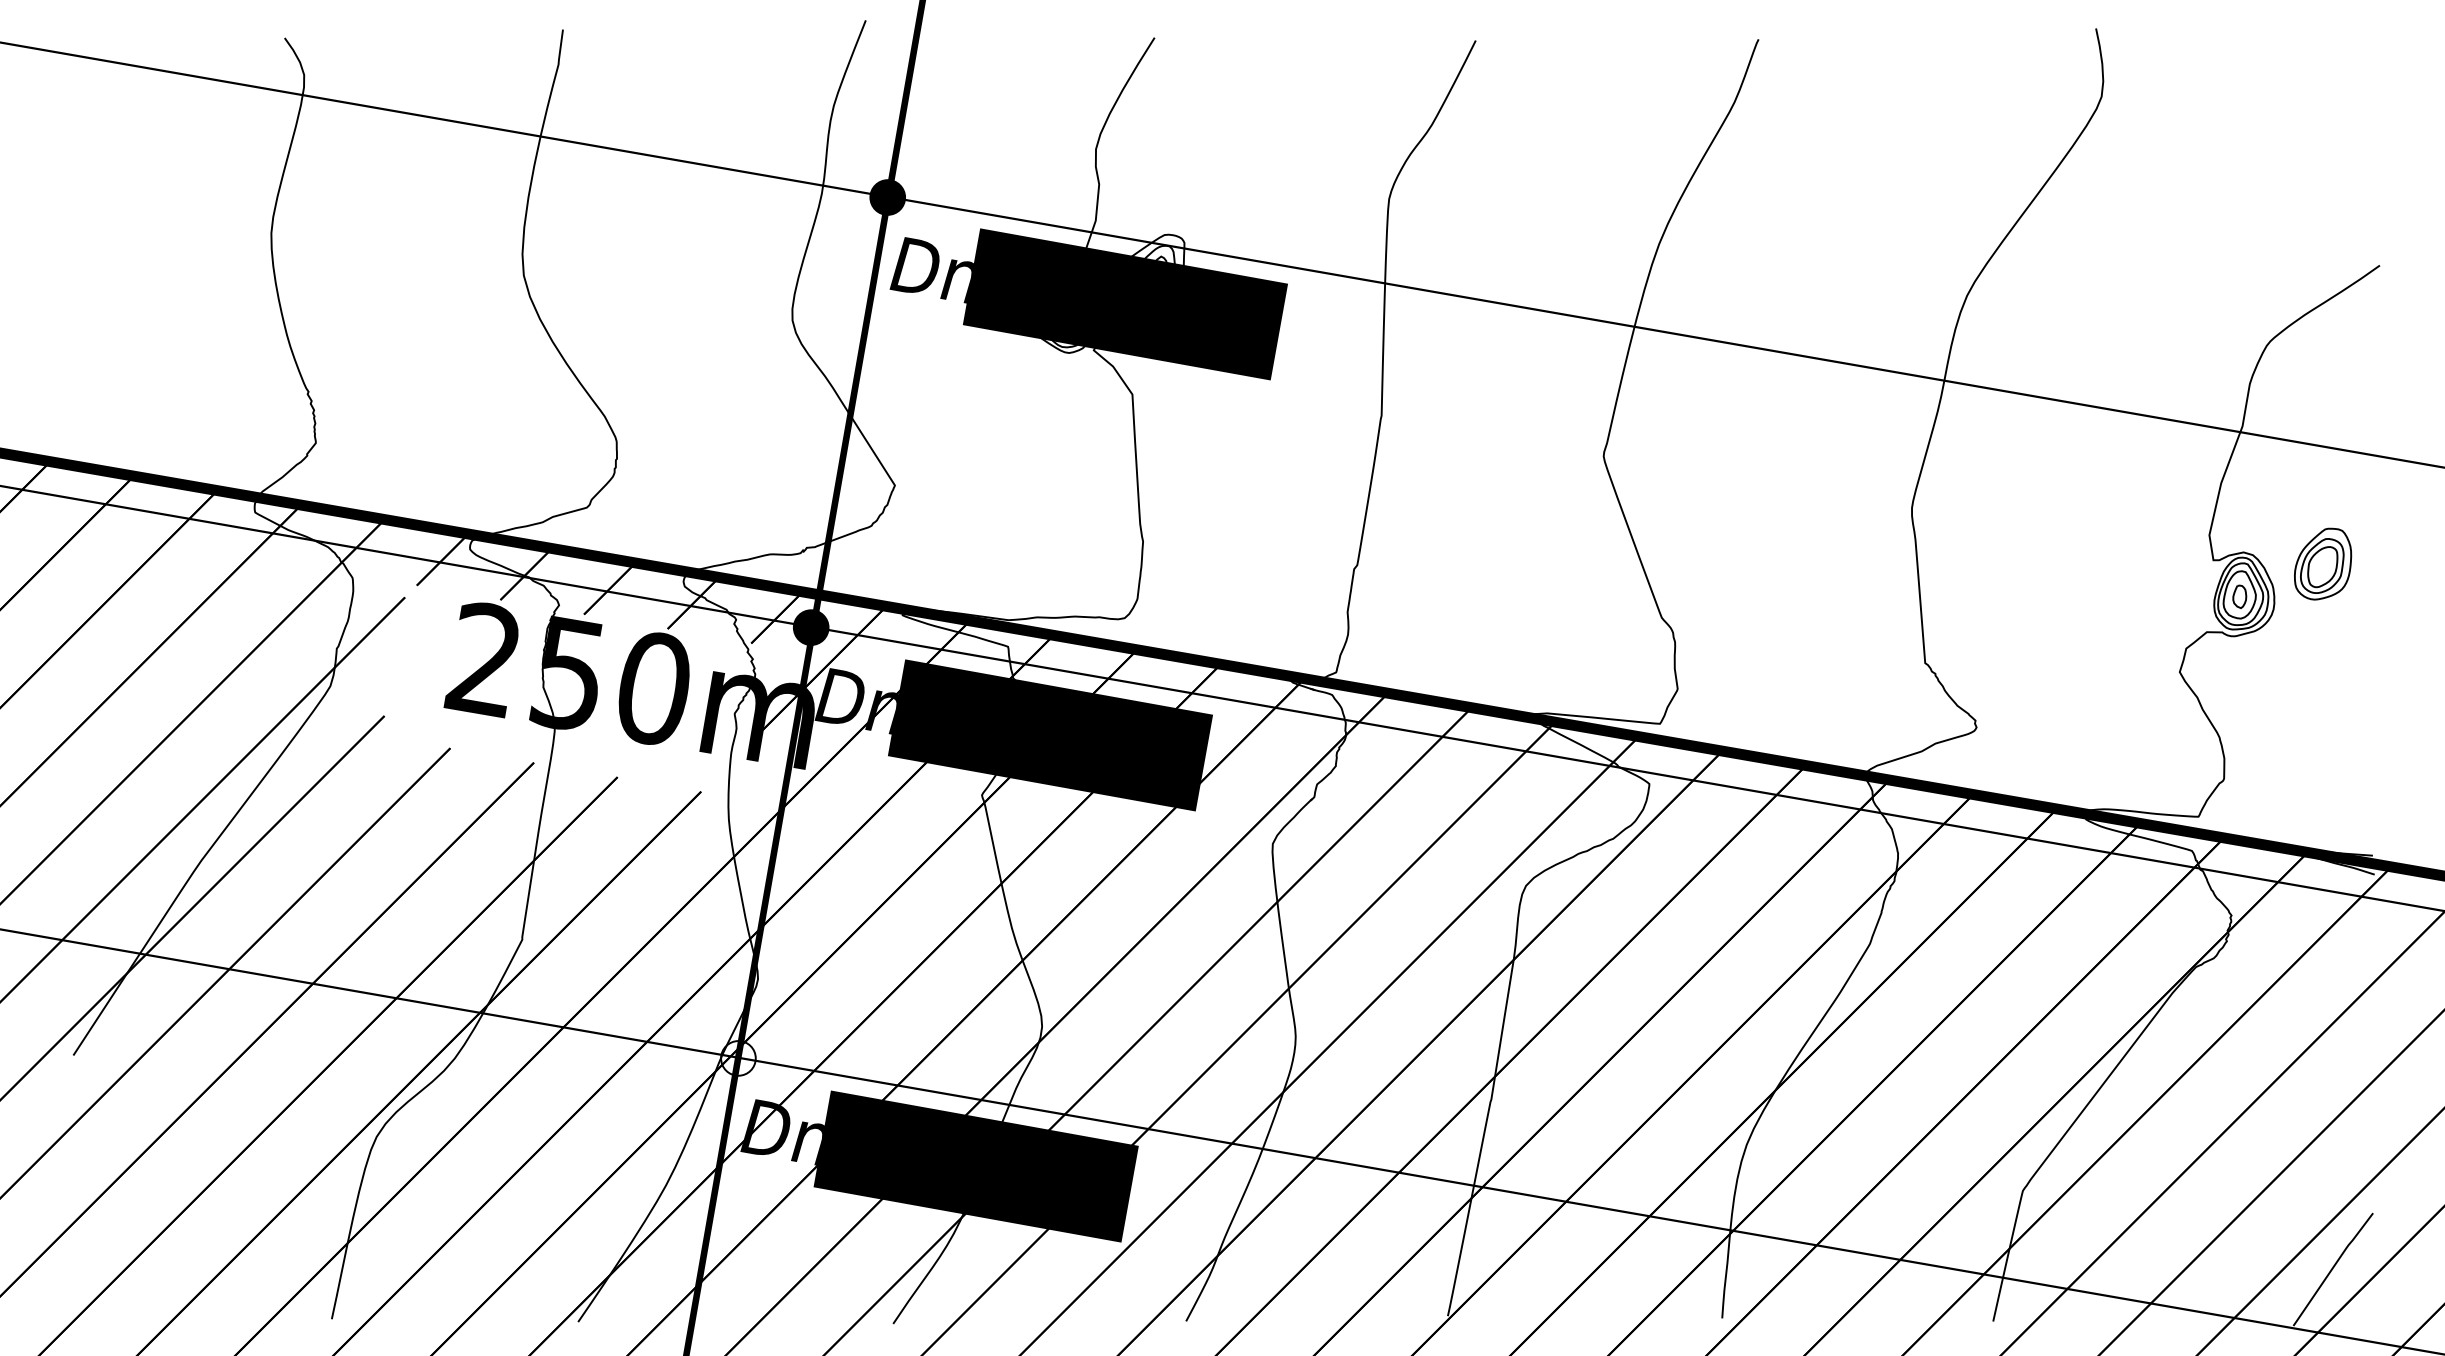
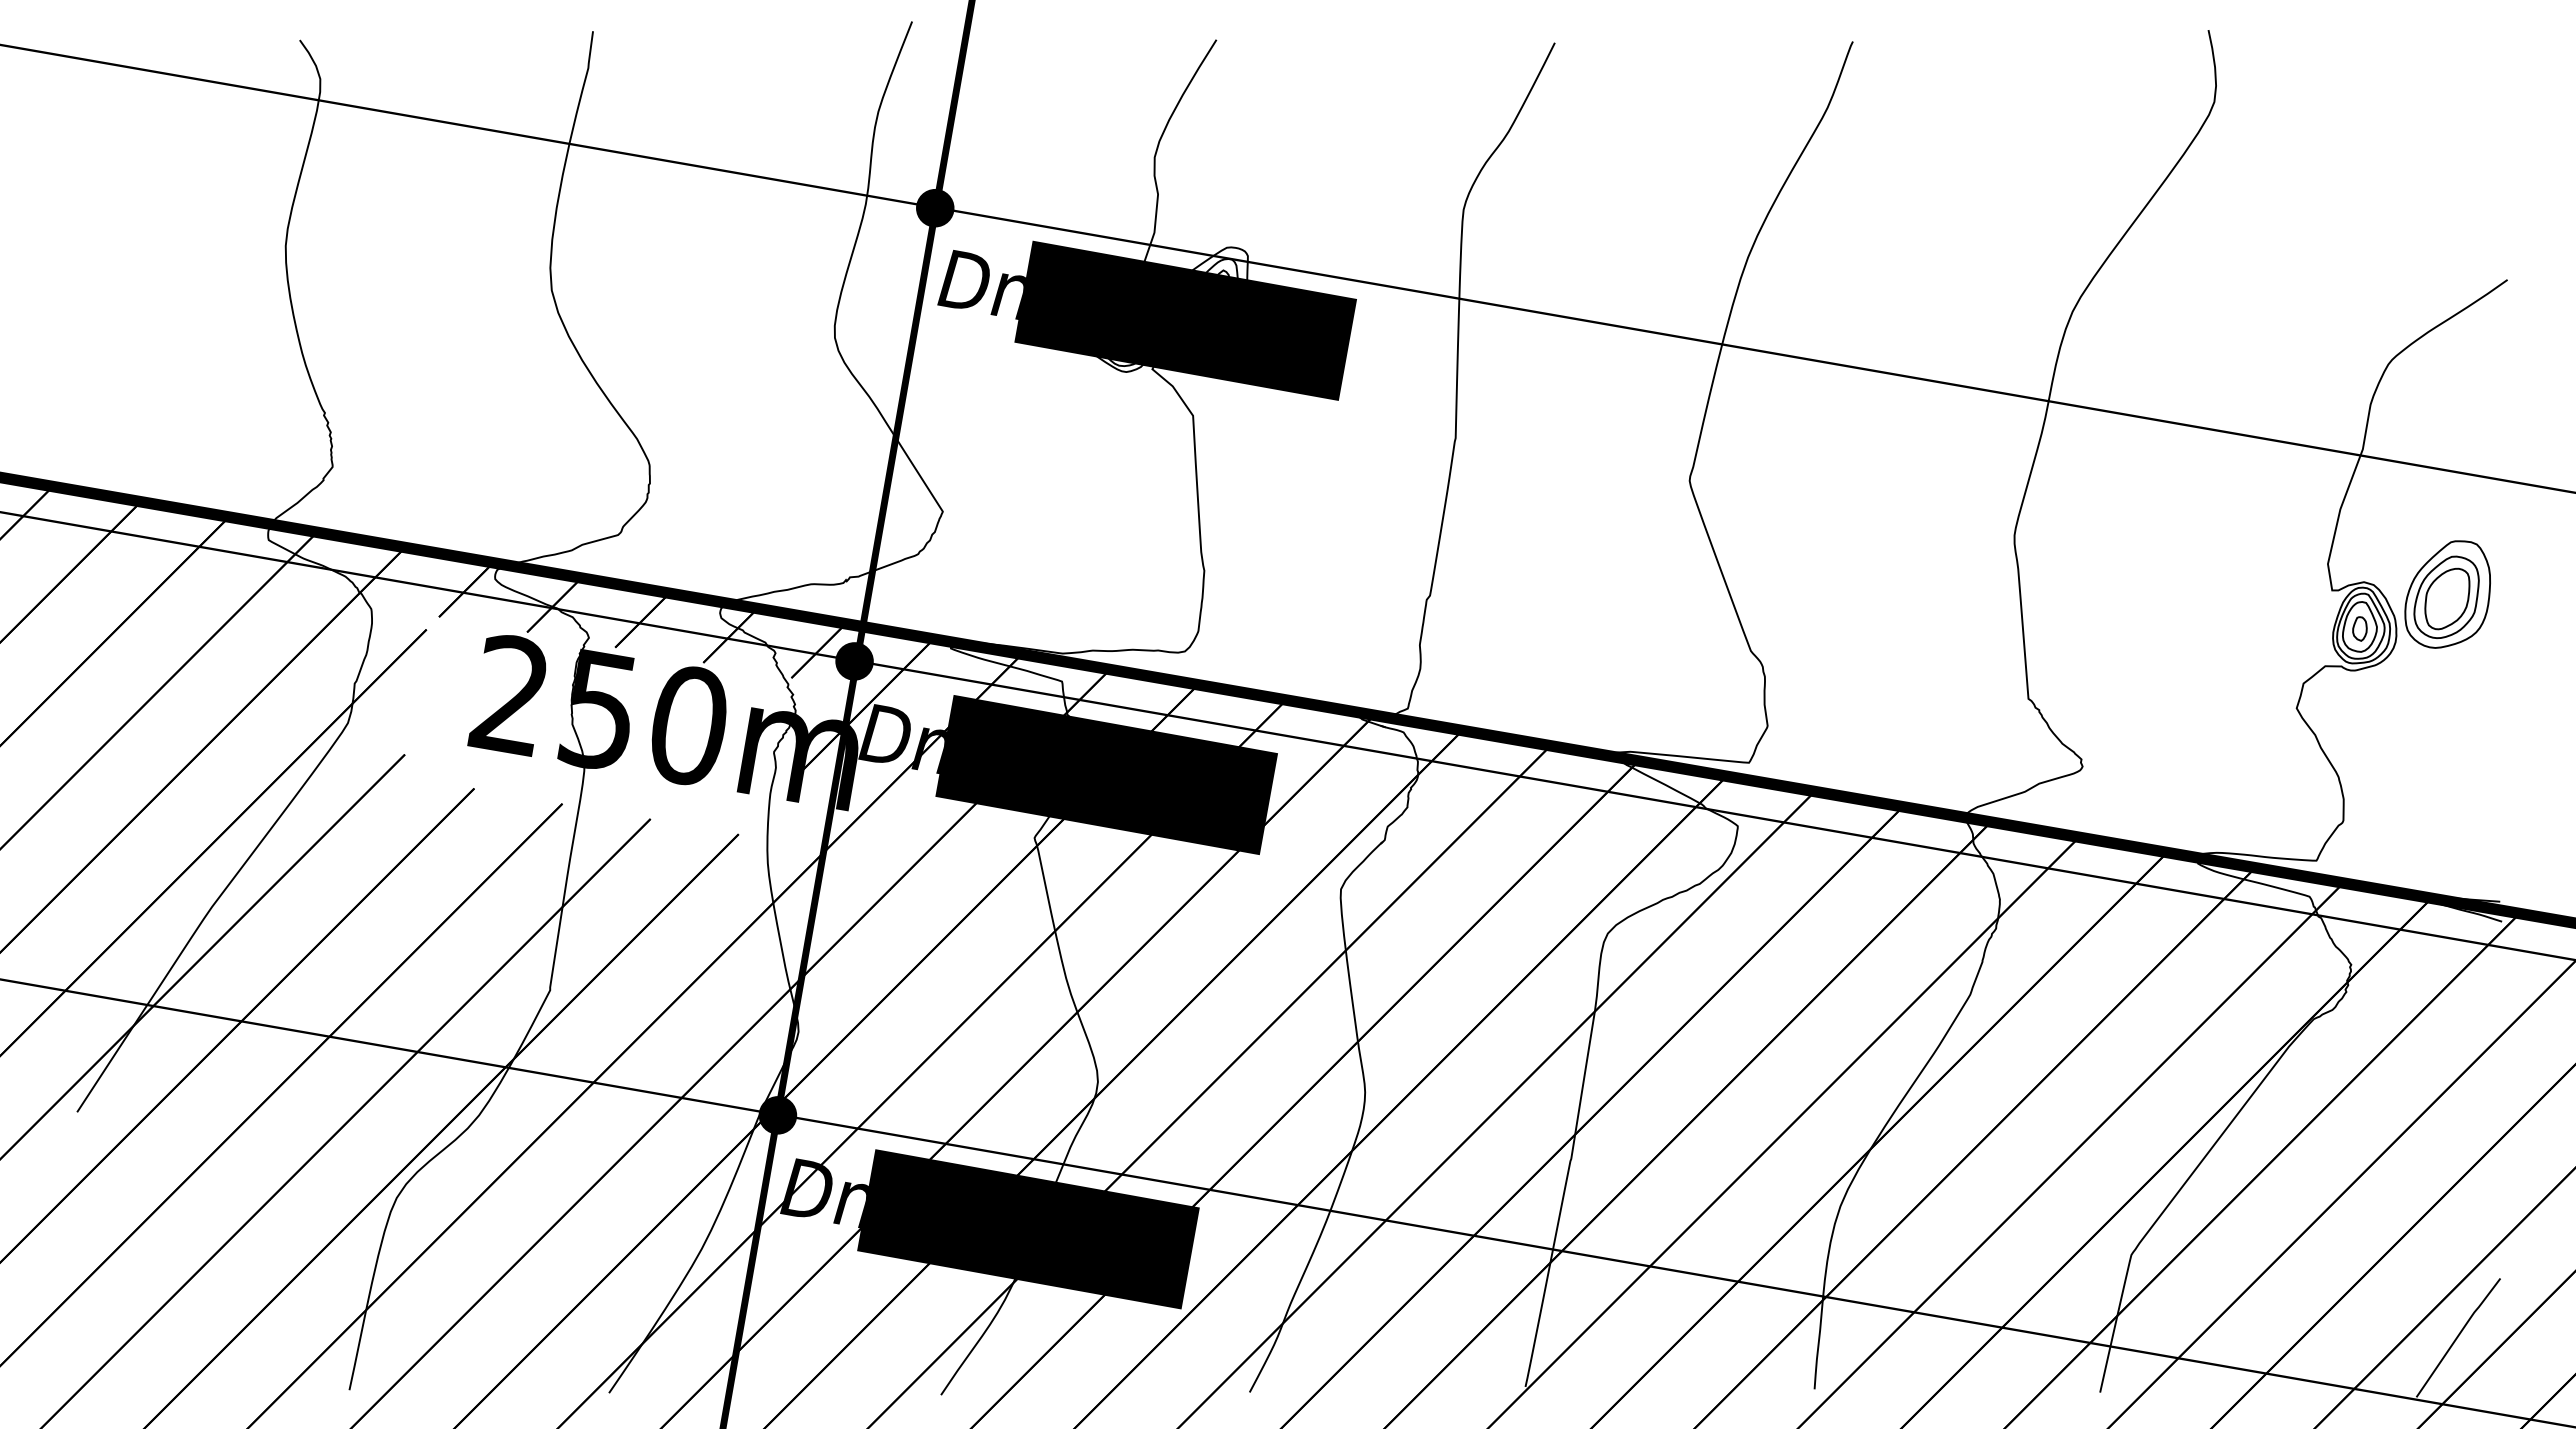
part: (2322, 564) -> (2447, 594), size x1.43
fill: (738, 1058) -> (777, 1115), added

